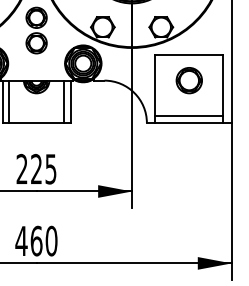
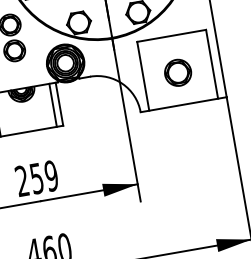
part: (188, 80) -> (177, 72), moved
line: (189, 116) -> (182, 98), removed
text: (43, 168) -> (43, 176), 225 -> 259

